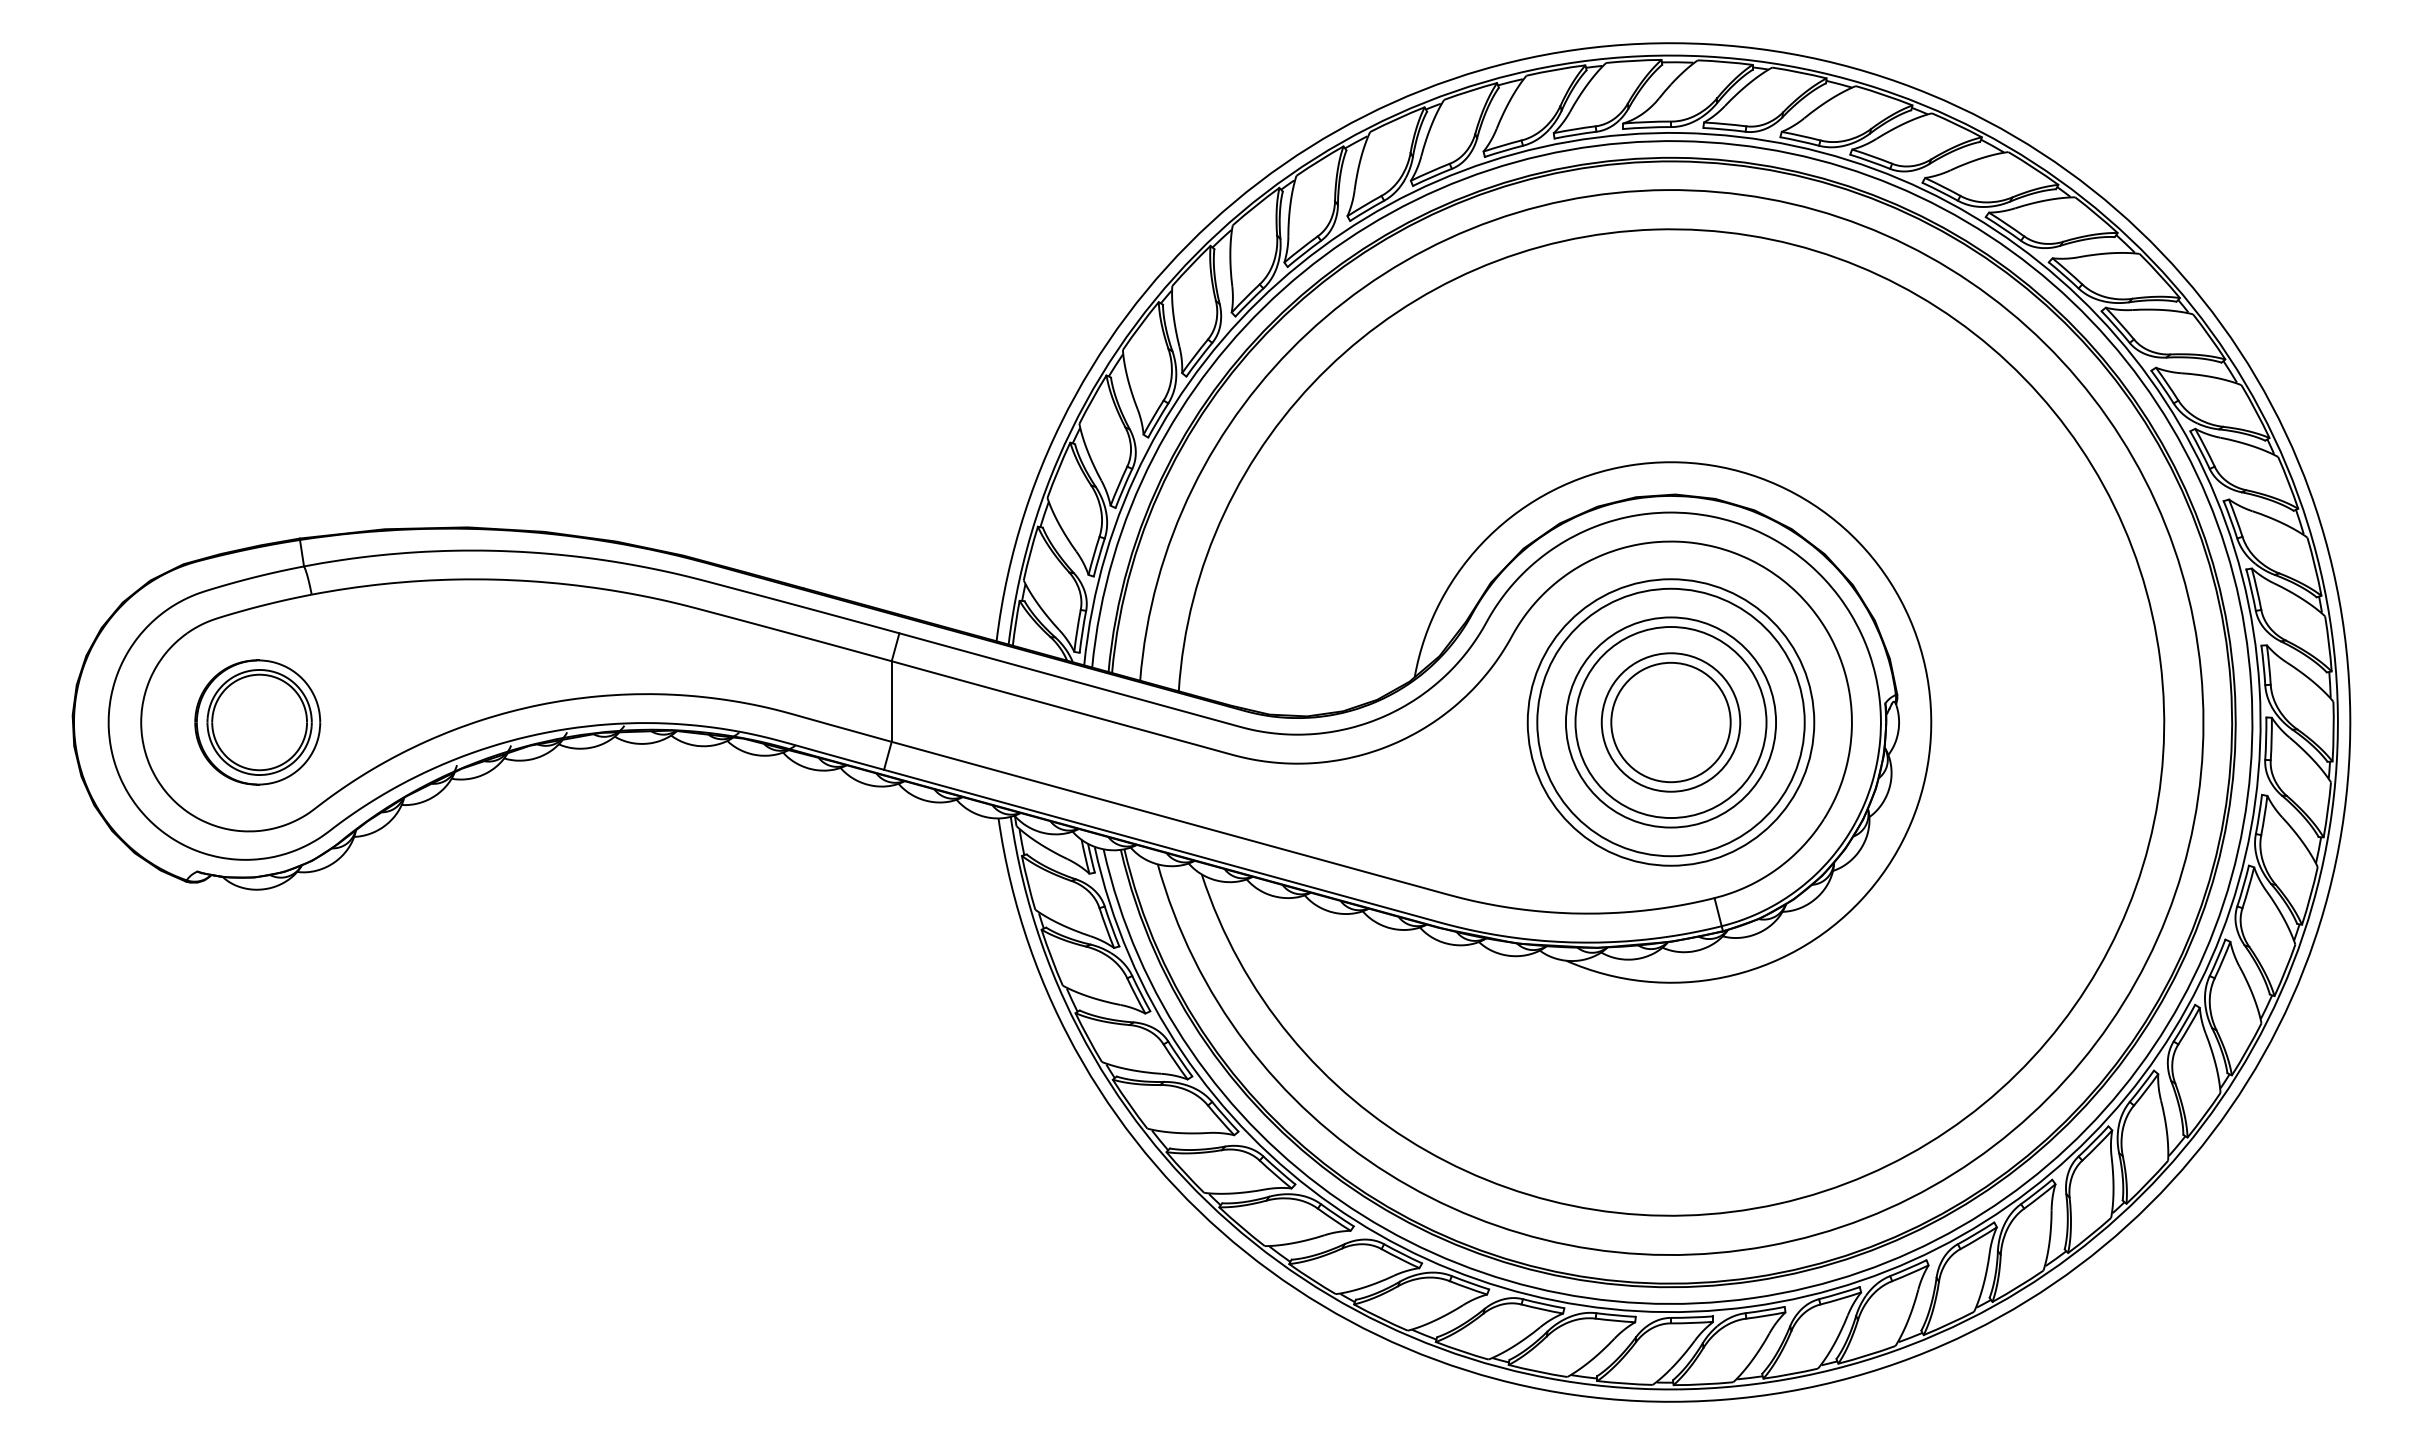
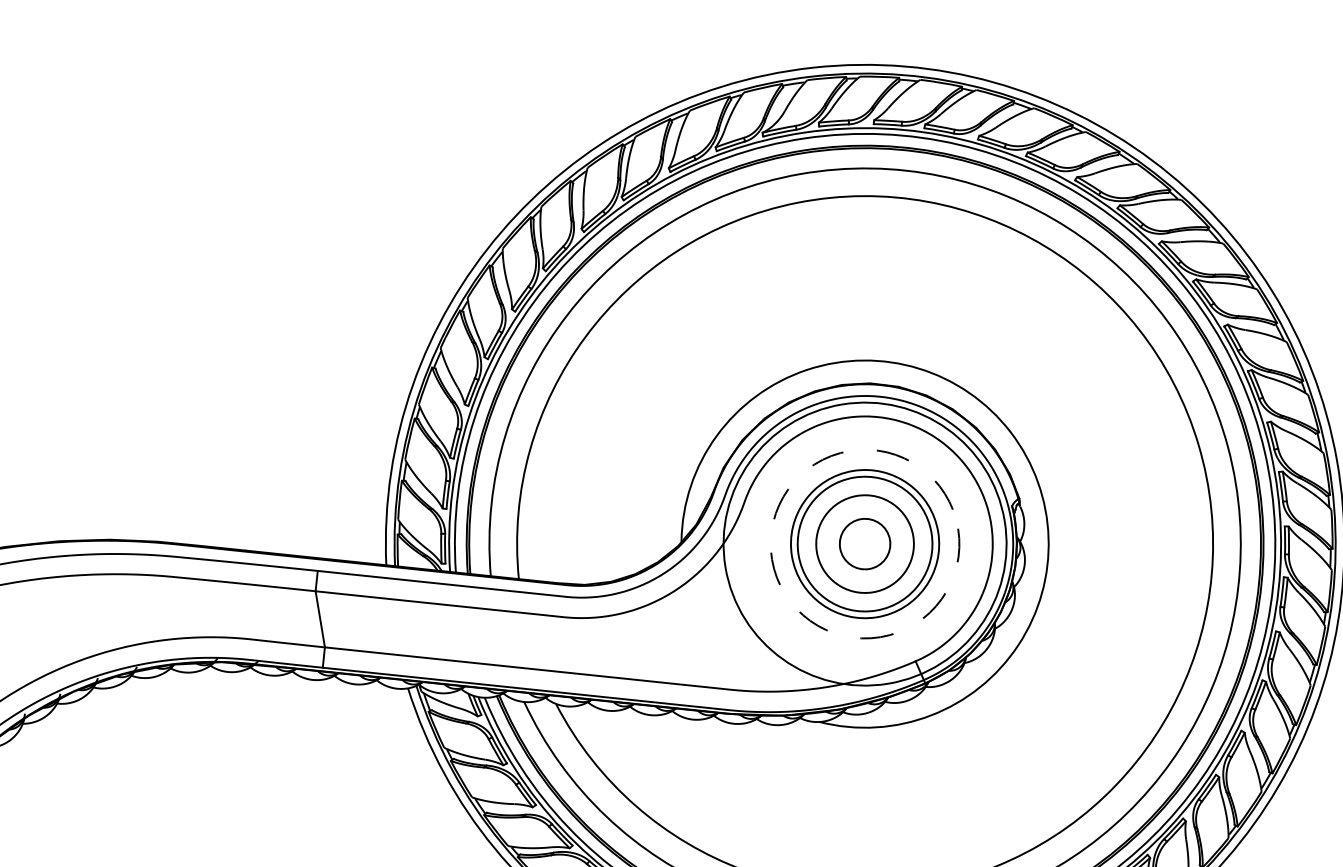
circle: (1670, 722) -> (864, 544), size x0.6
circle: (1670, 722) -> (864, 544), size x1.4
circle: (1670, 722) -> (864, 544), solid -> dashed

